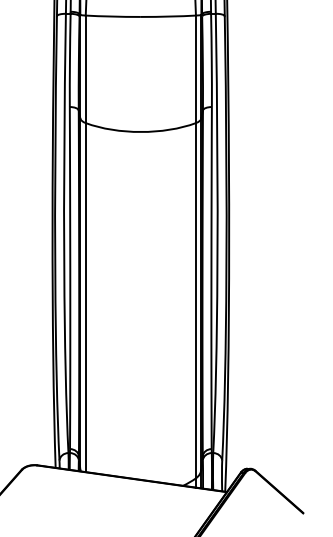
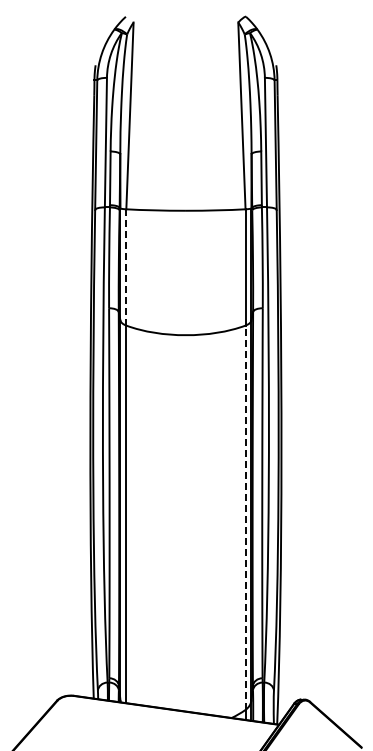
line: (85, 68) -> (126, 266), solid -> dashed
line: (195, 300) -> (245, 517), solid -> dashed

